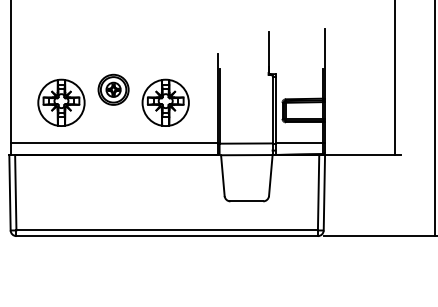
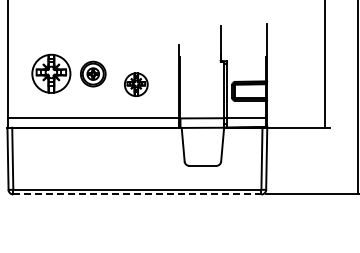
part: (61, 102) -> (51, 73), moved
part: (166, 102) -> (136, 84), size x0.6
line: (167, 236) -> (137, 194), solid -> dashed

